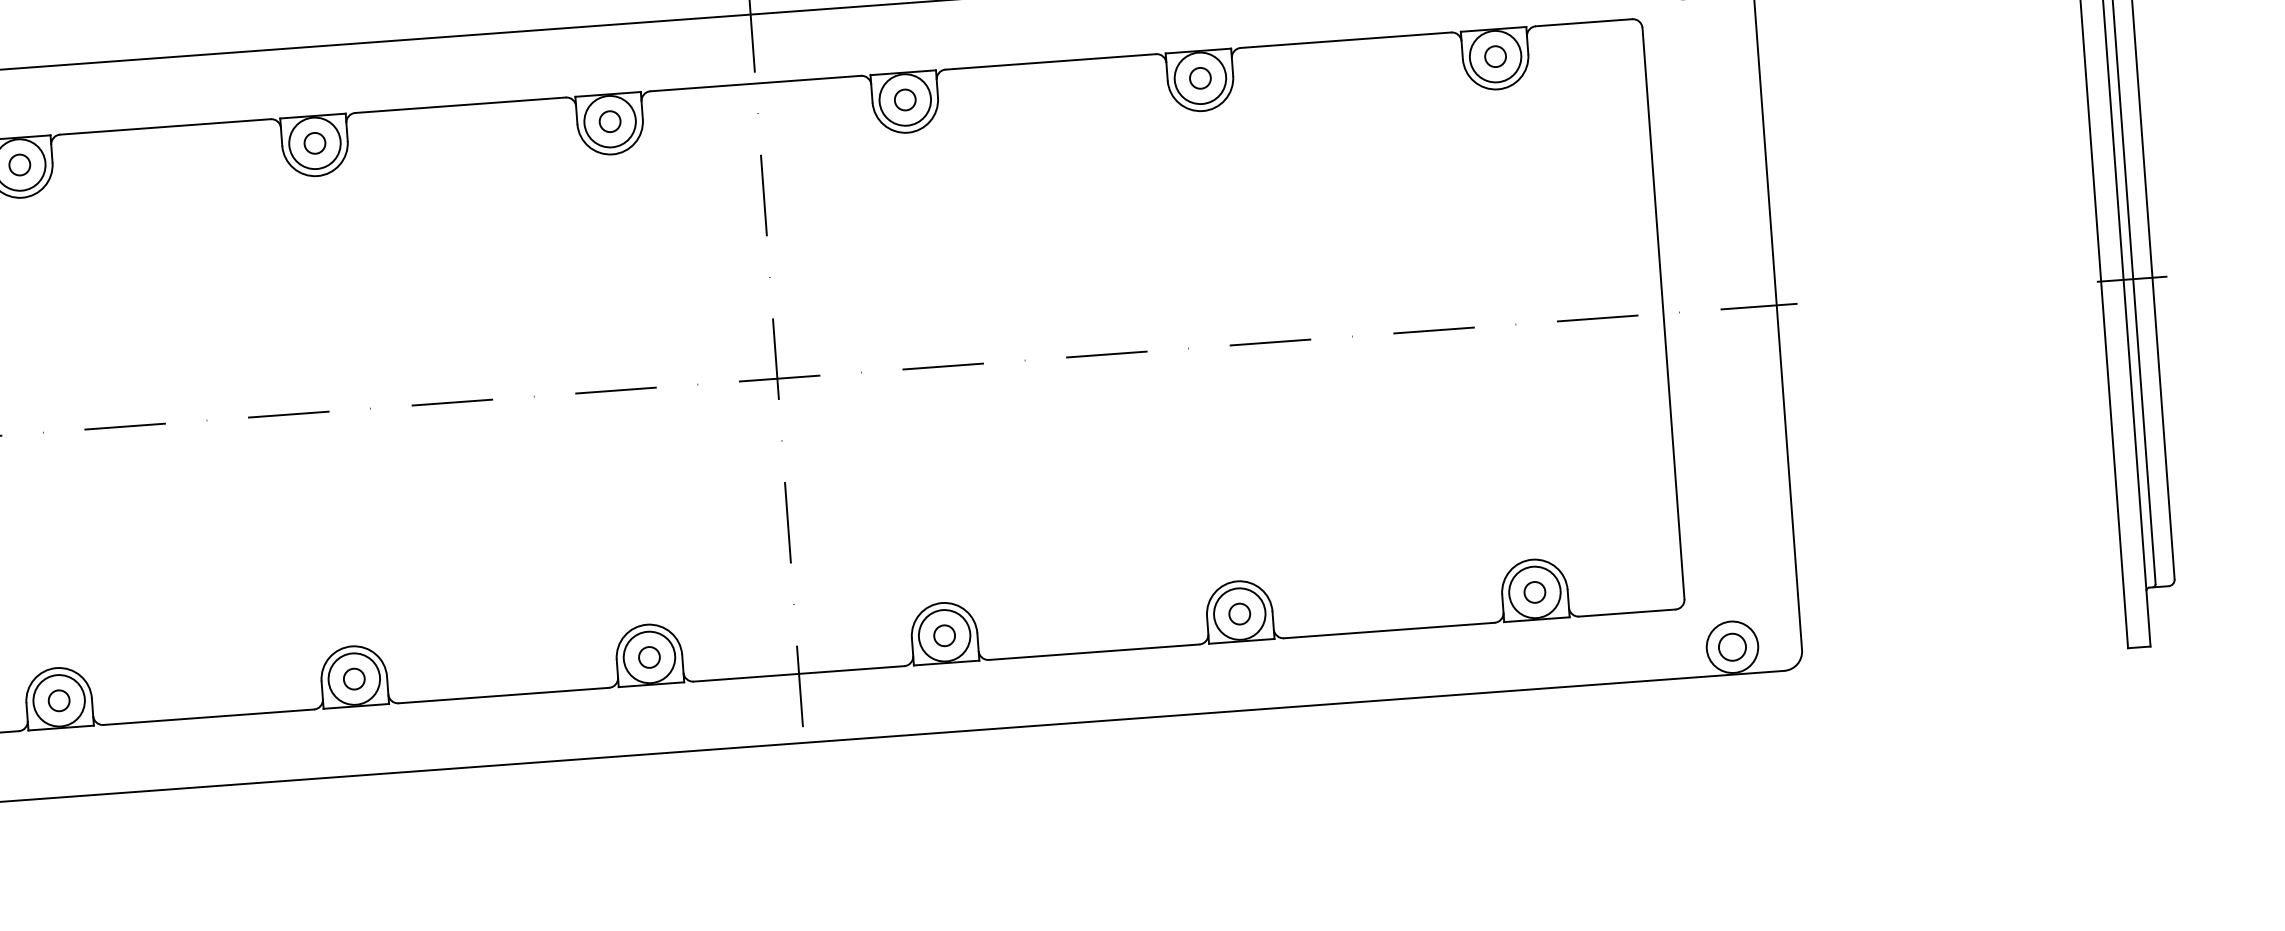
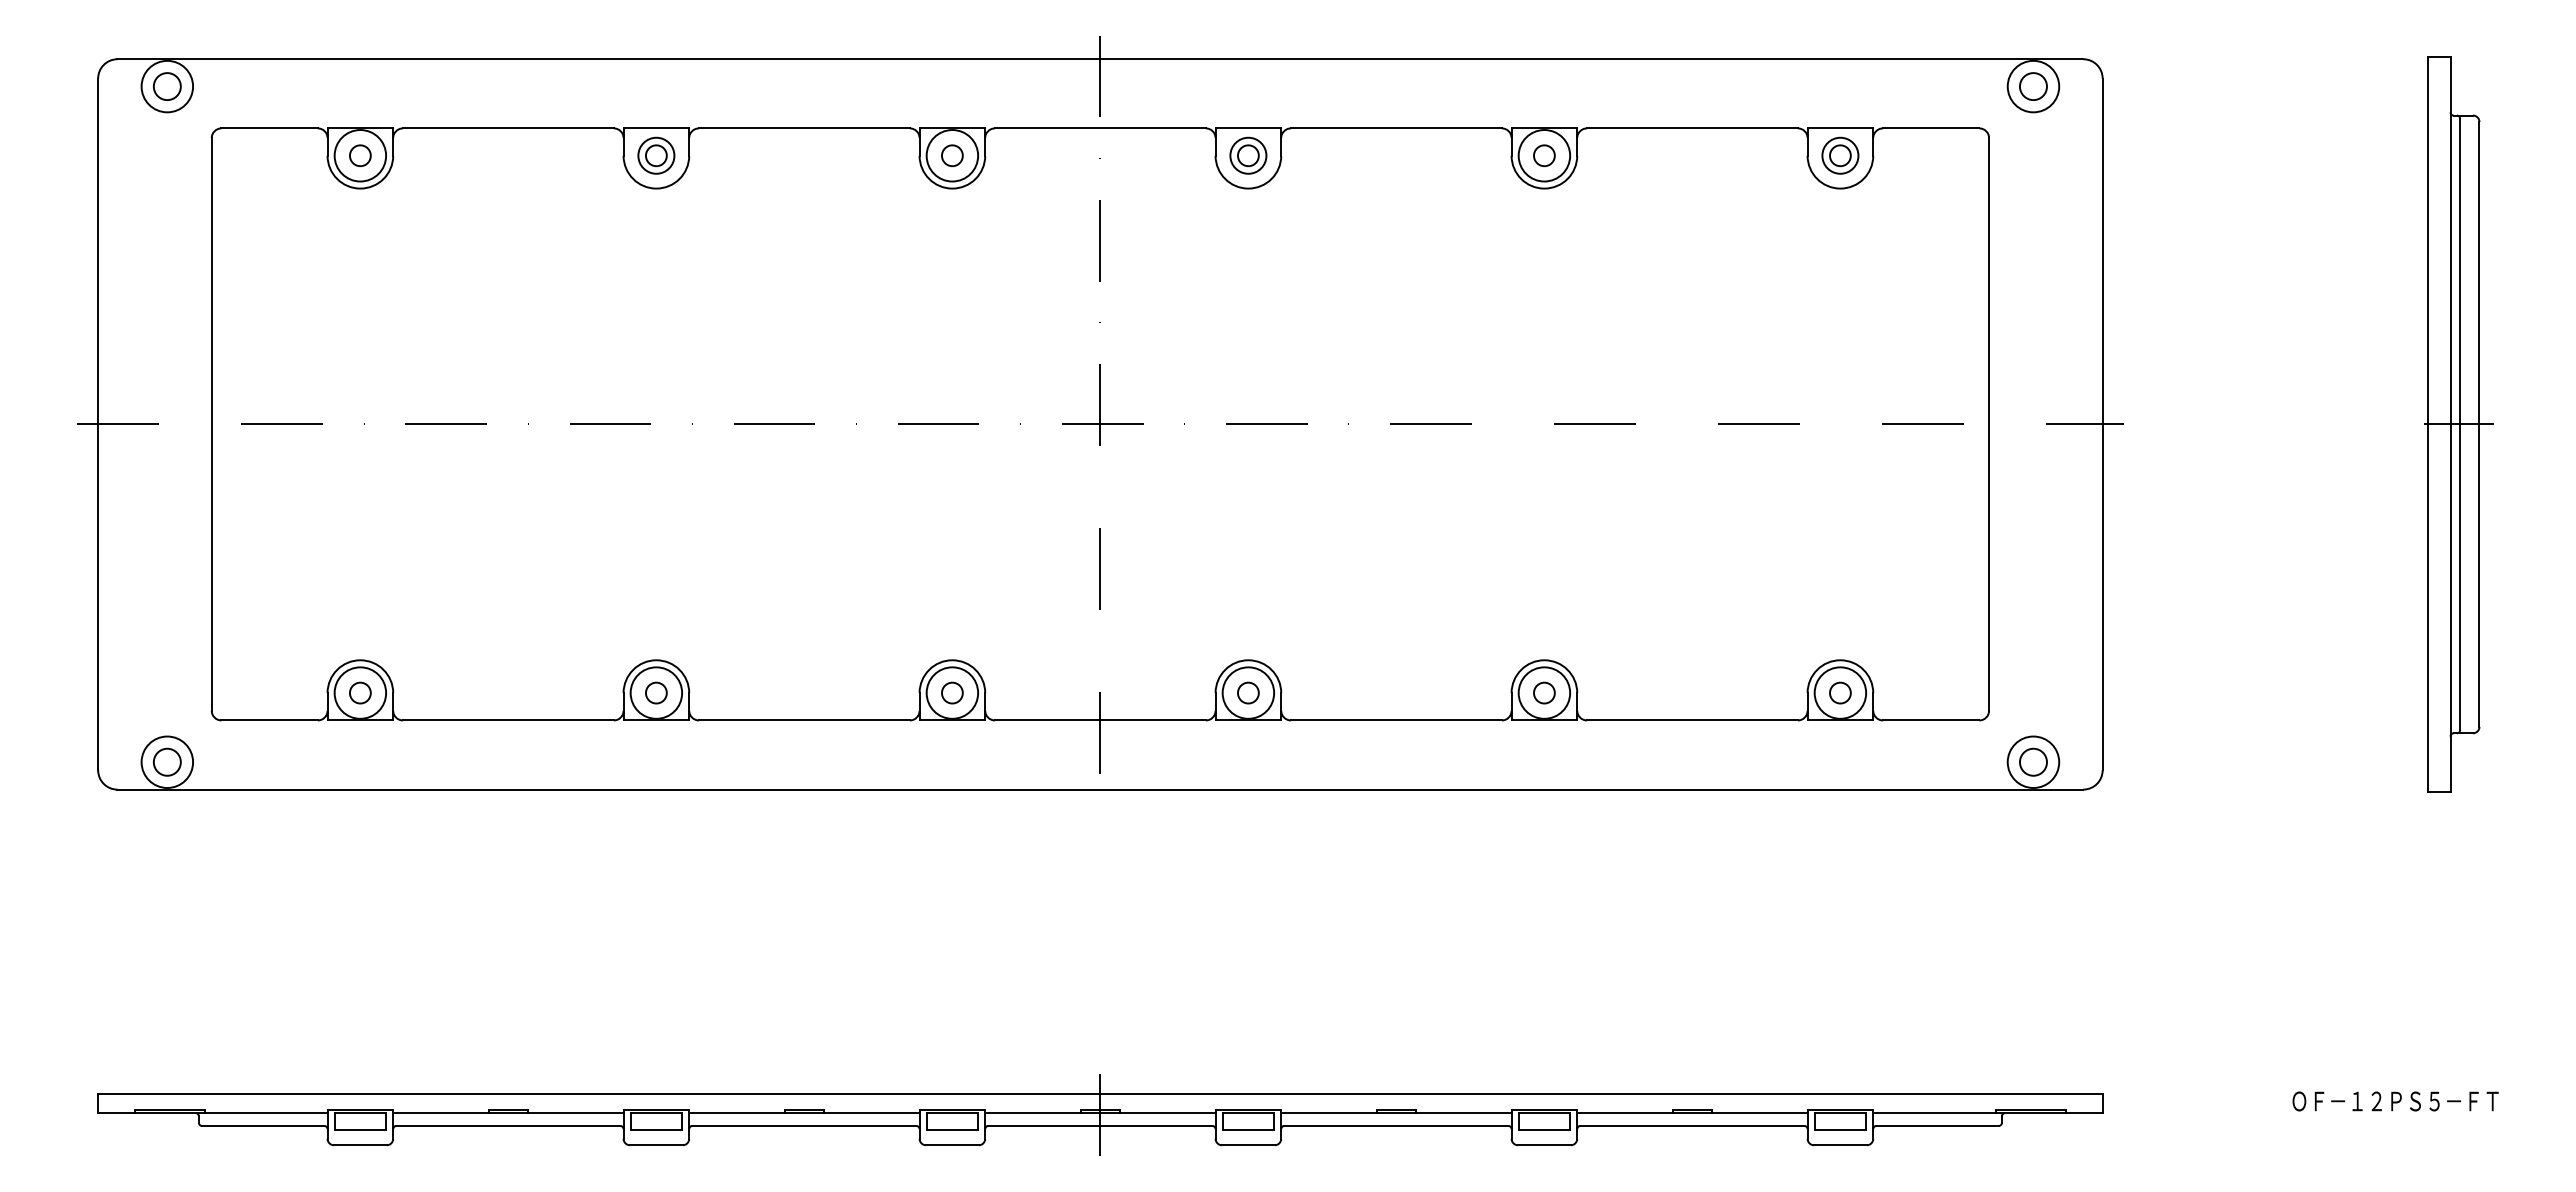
circle: (1495, 56) -> (1840, 155), size x0.7
circle: (905, 99) -> (1248, 155), size x0.7
circle: (315, 143) -> (656, 155), size x0.7

